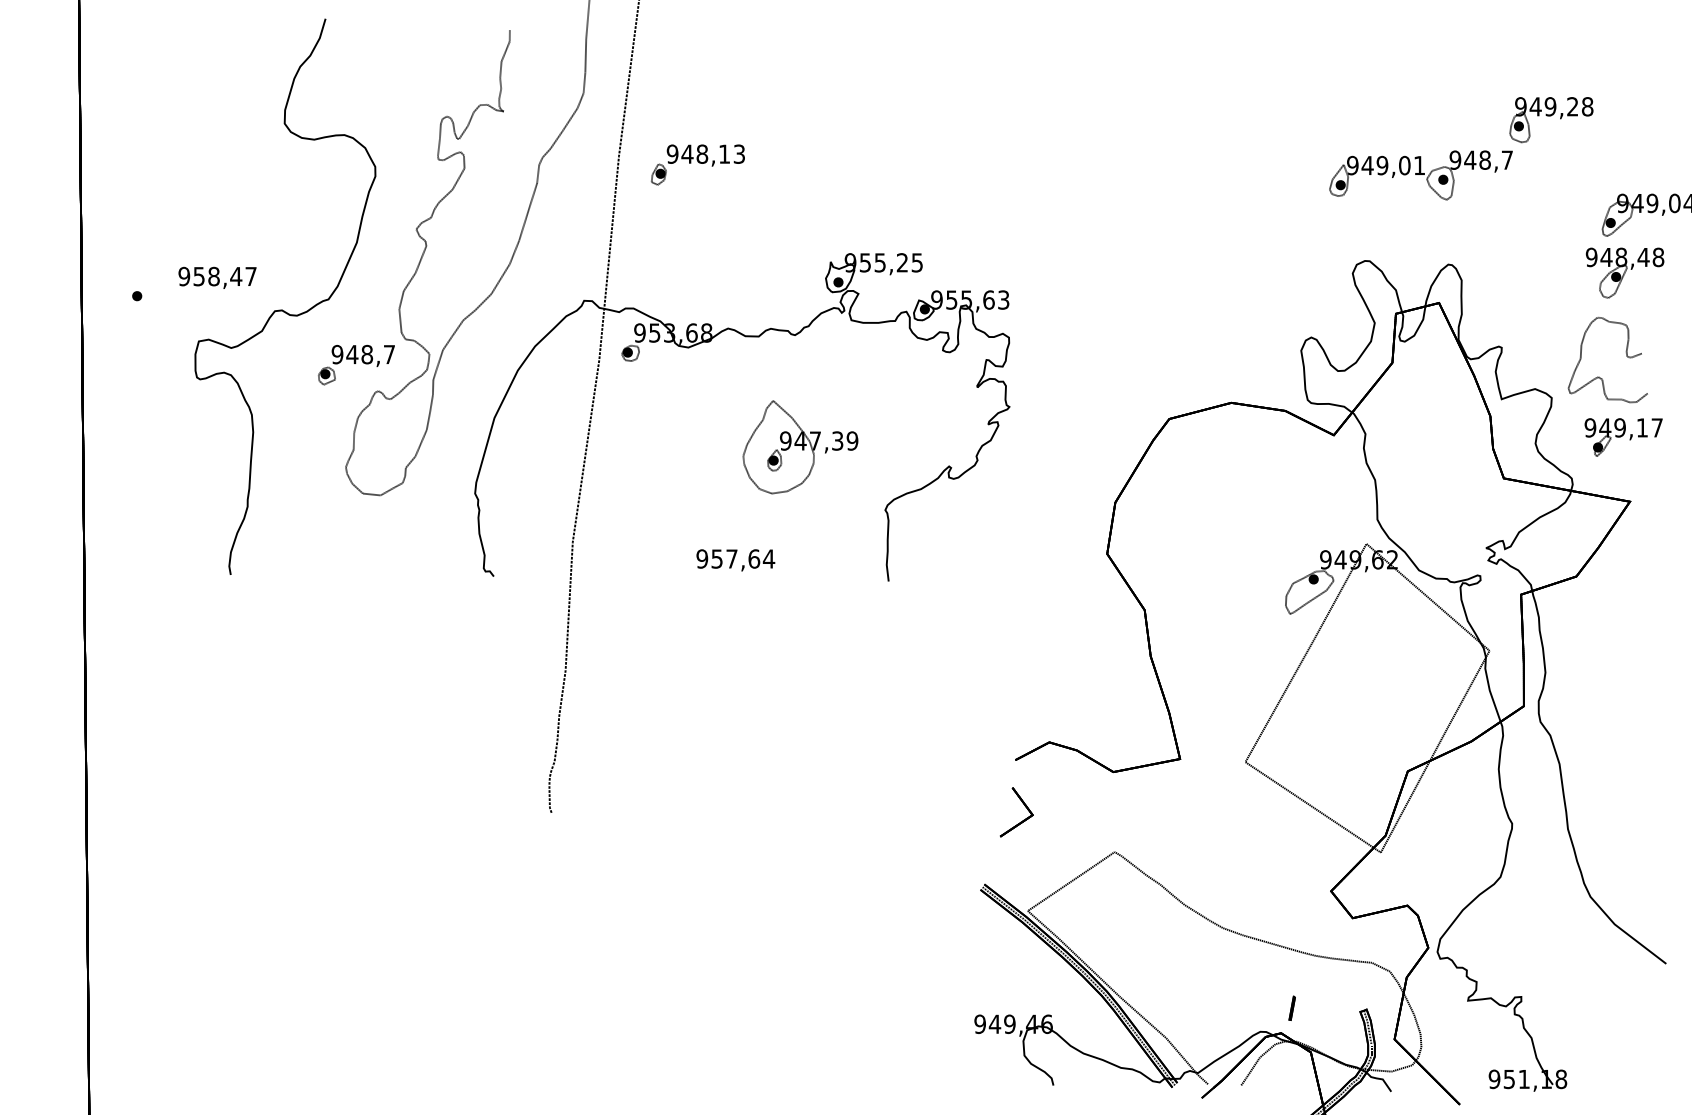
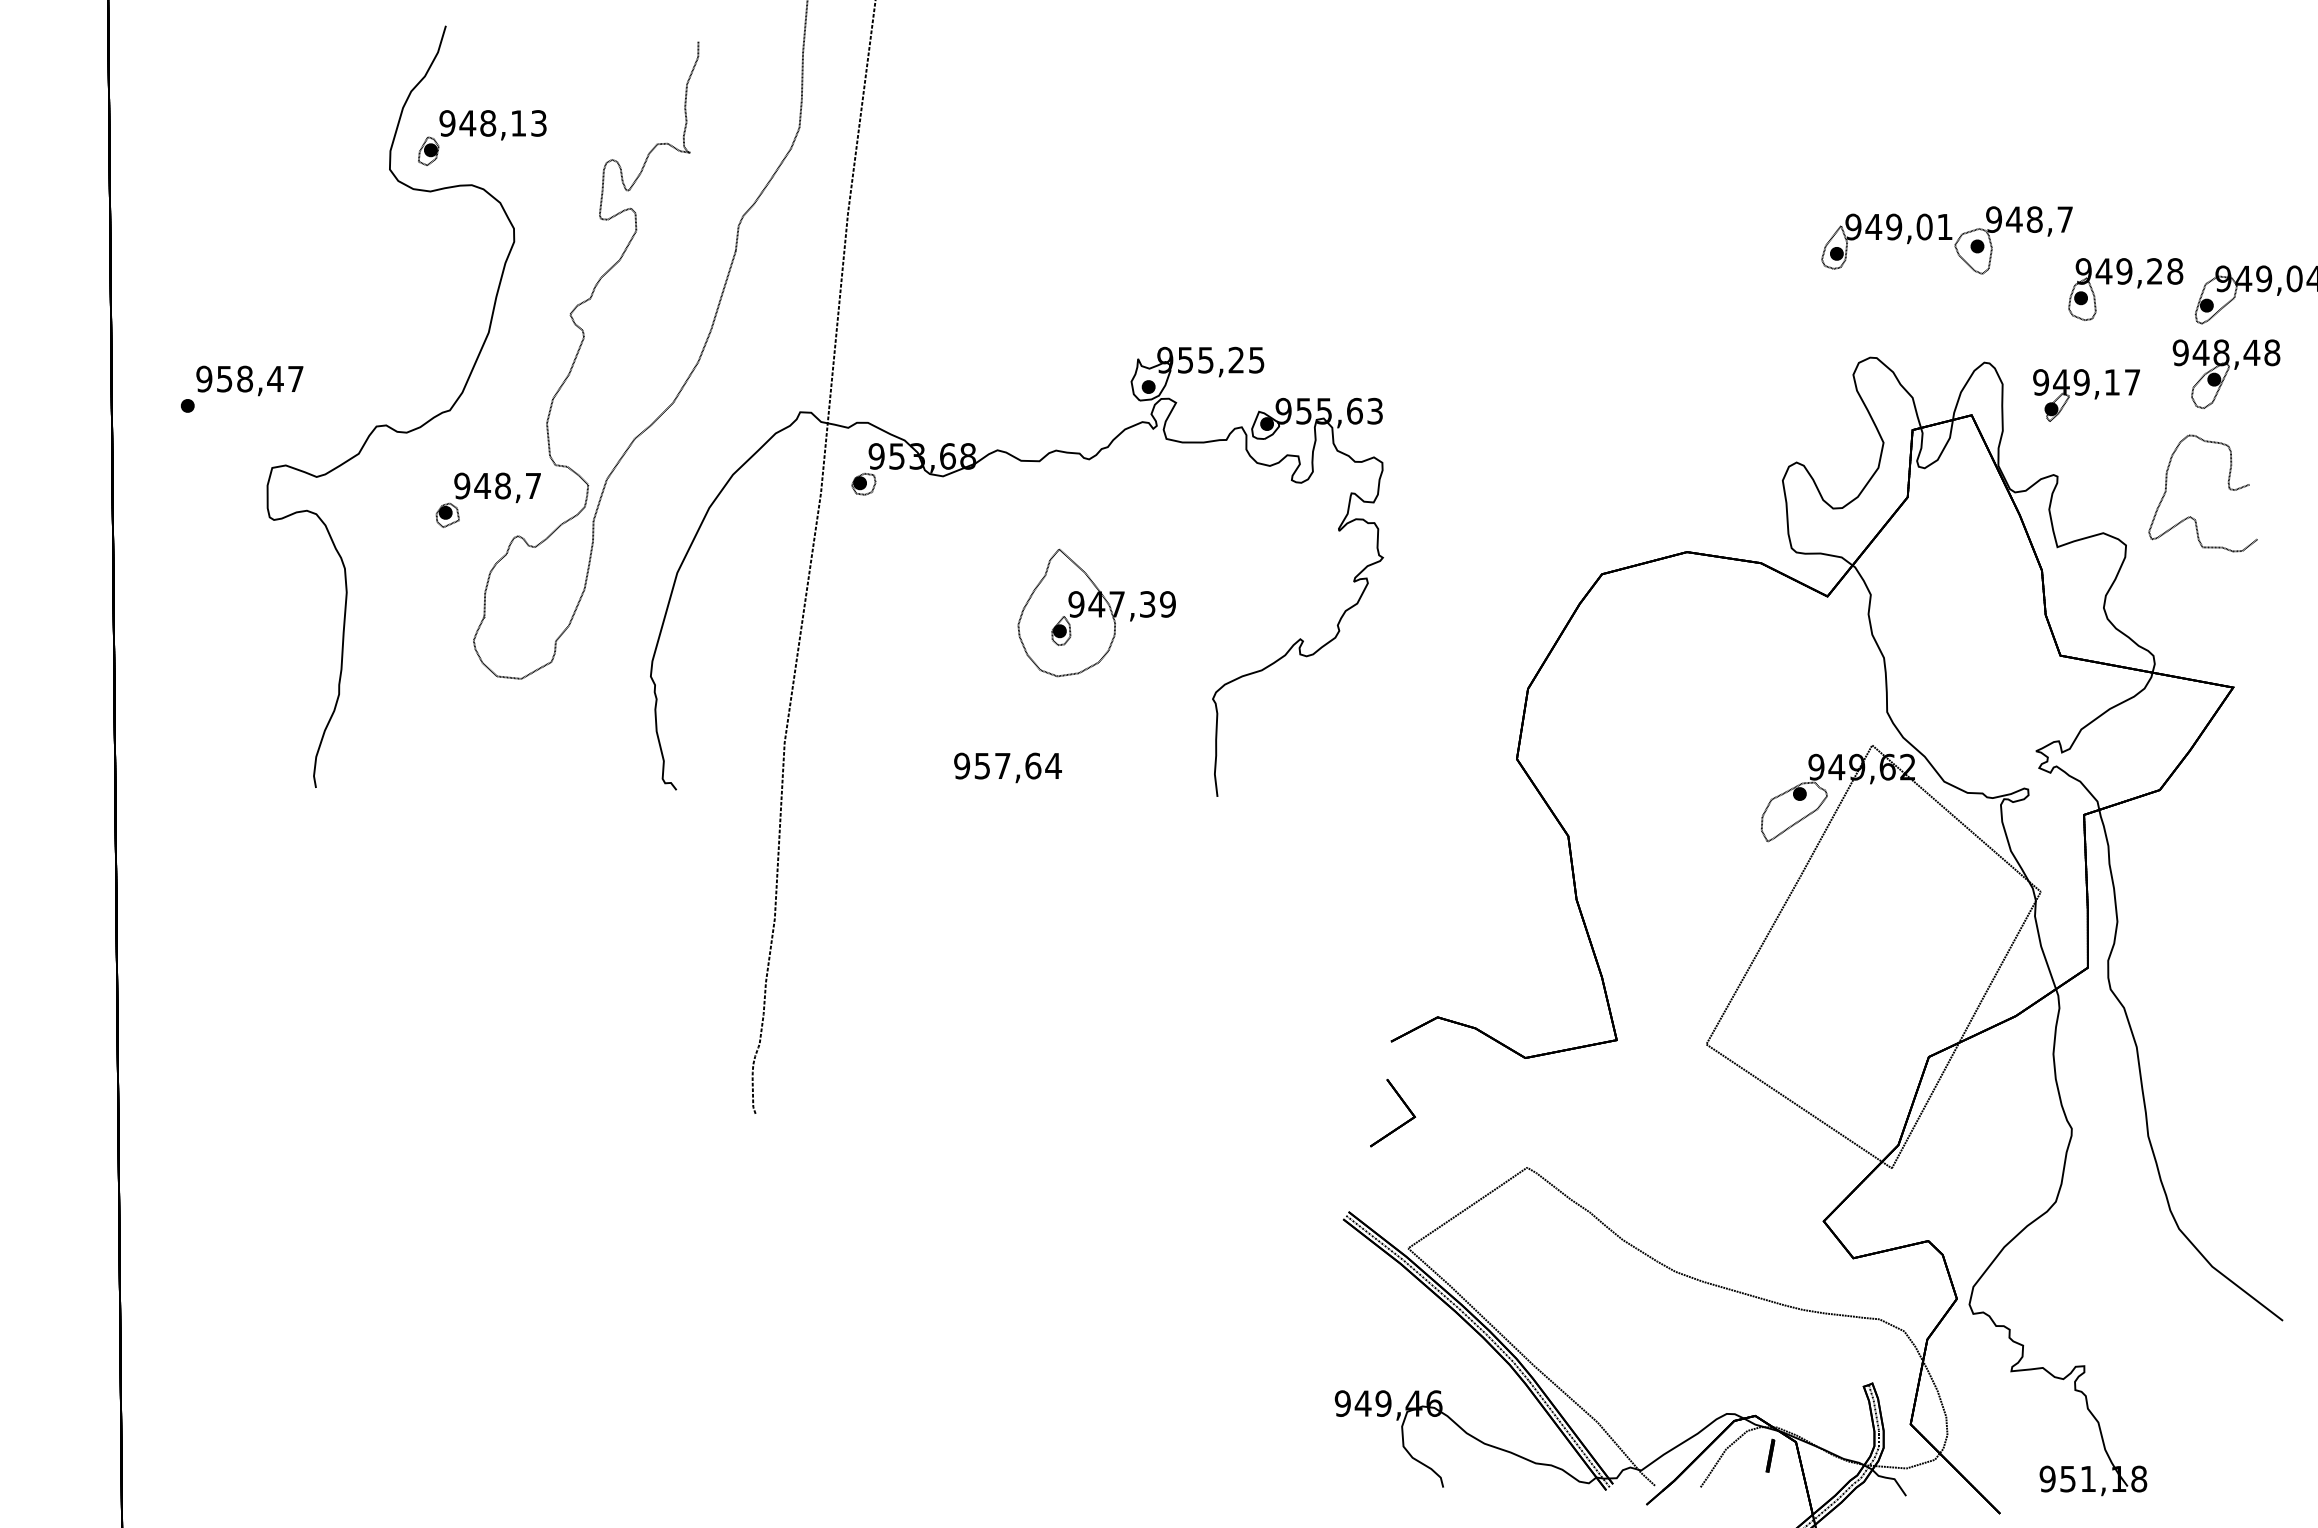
part: (1551, 119) -> (2125, 289), moved
part: (698, 164) -> (482, 137), moved
text: (217, 277) -> (249, 380), moved
part: (1623, 437) -> (2086, 395), moved
part: (1292, 1008) -> (1770, 1455), moved

